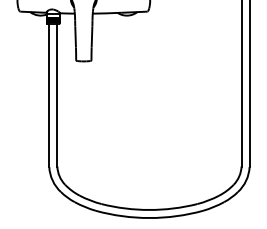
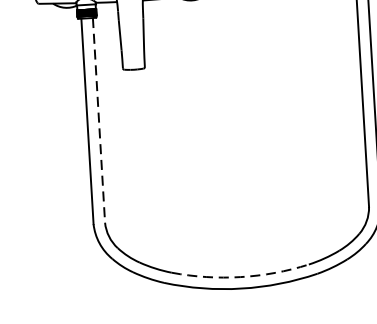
line: (57, 95) -> (99, 120), solid -> dashed
arc: (149, 209) -> (240, 276), solid -> dashed

